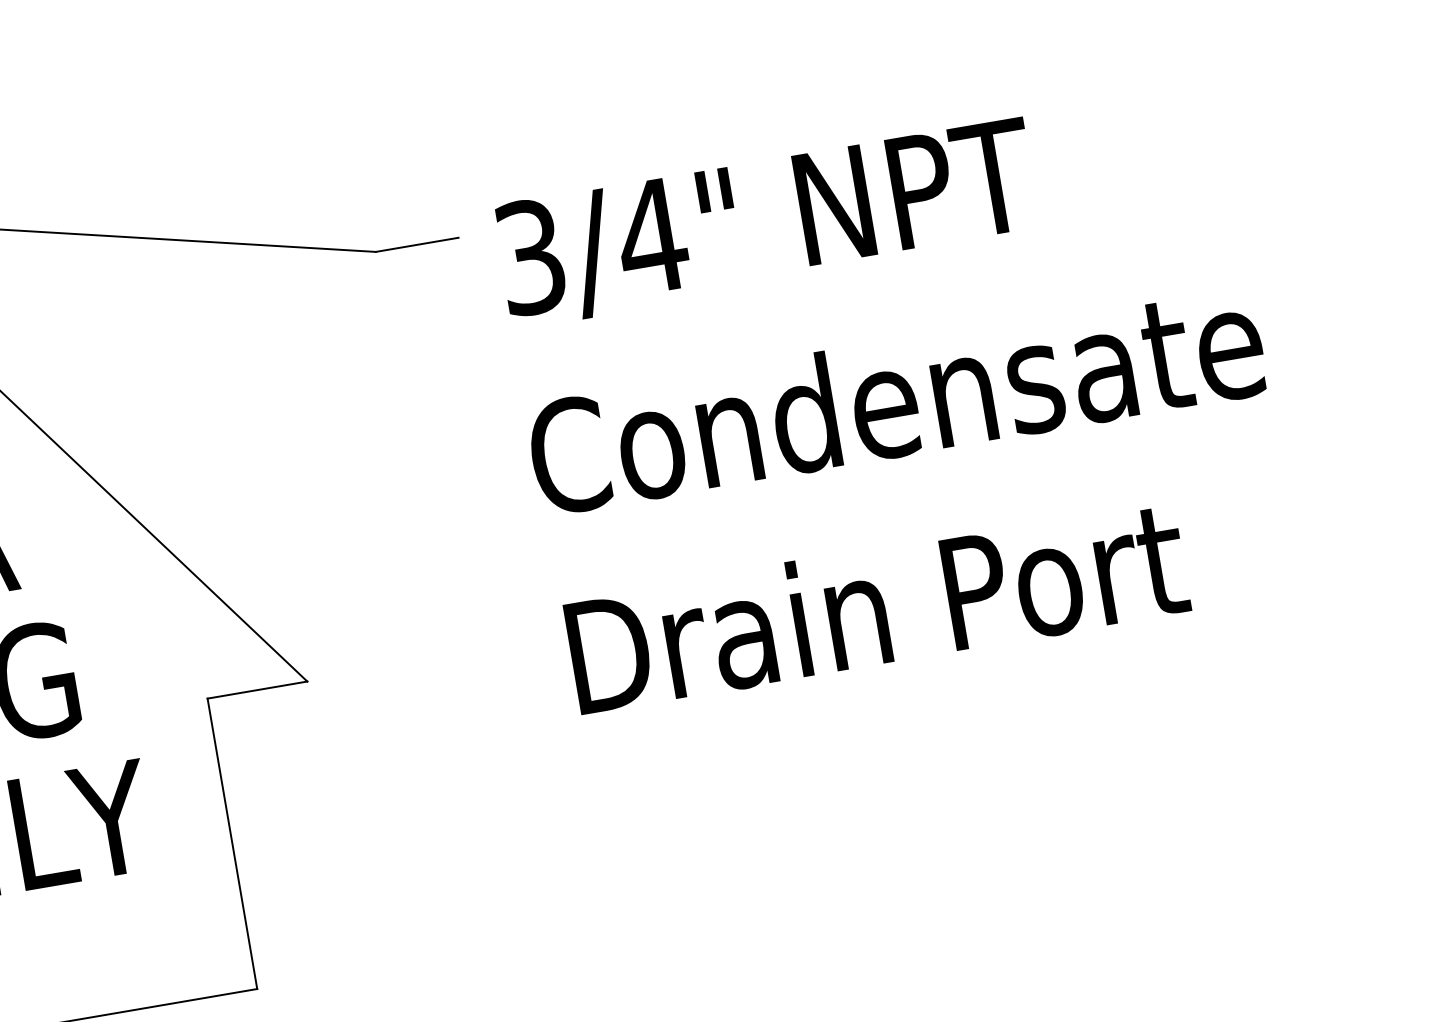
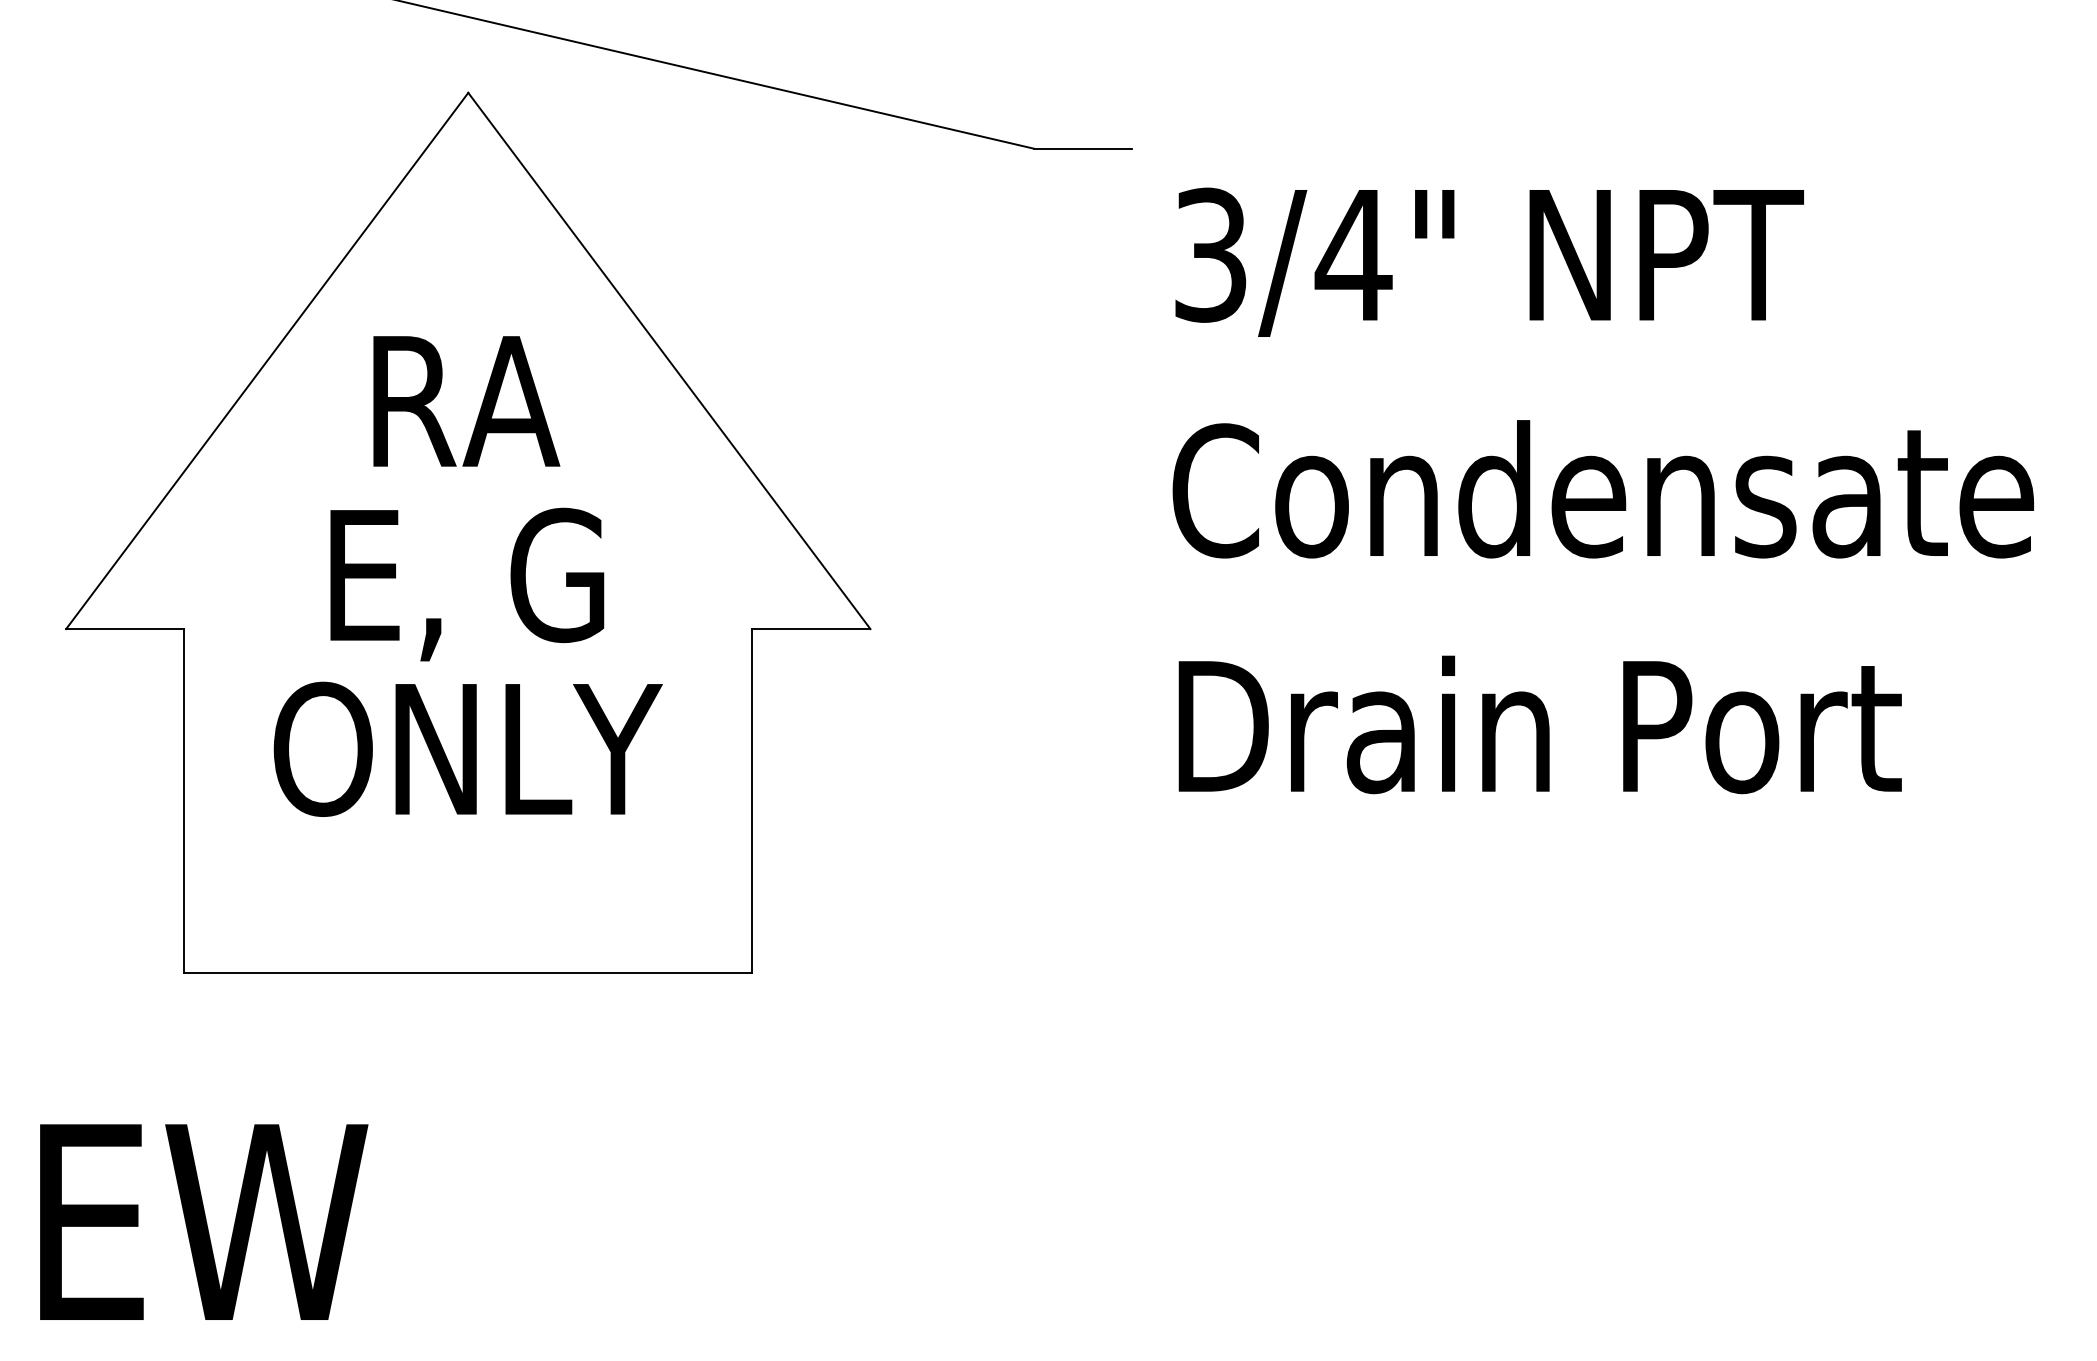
text: (895, 399) -> (1602, 490), moved

